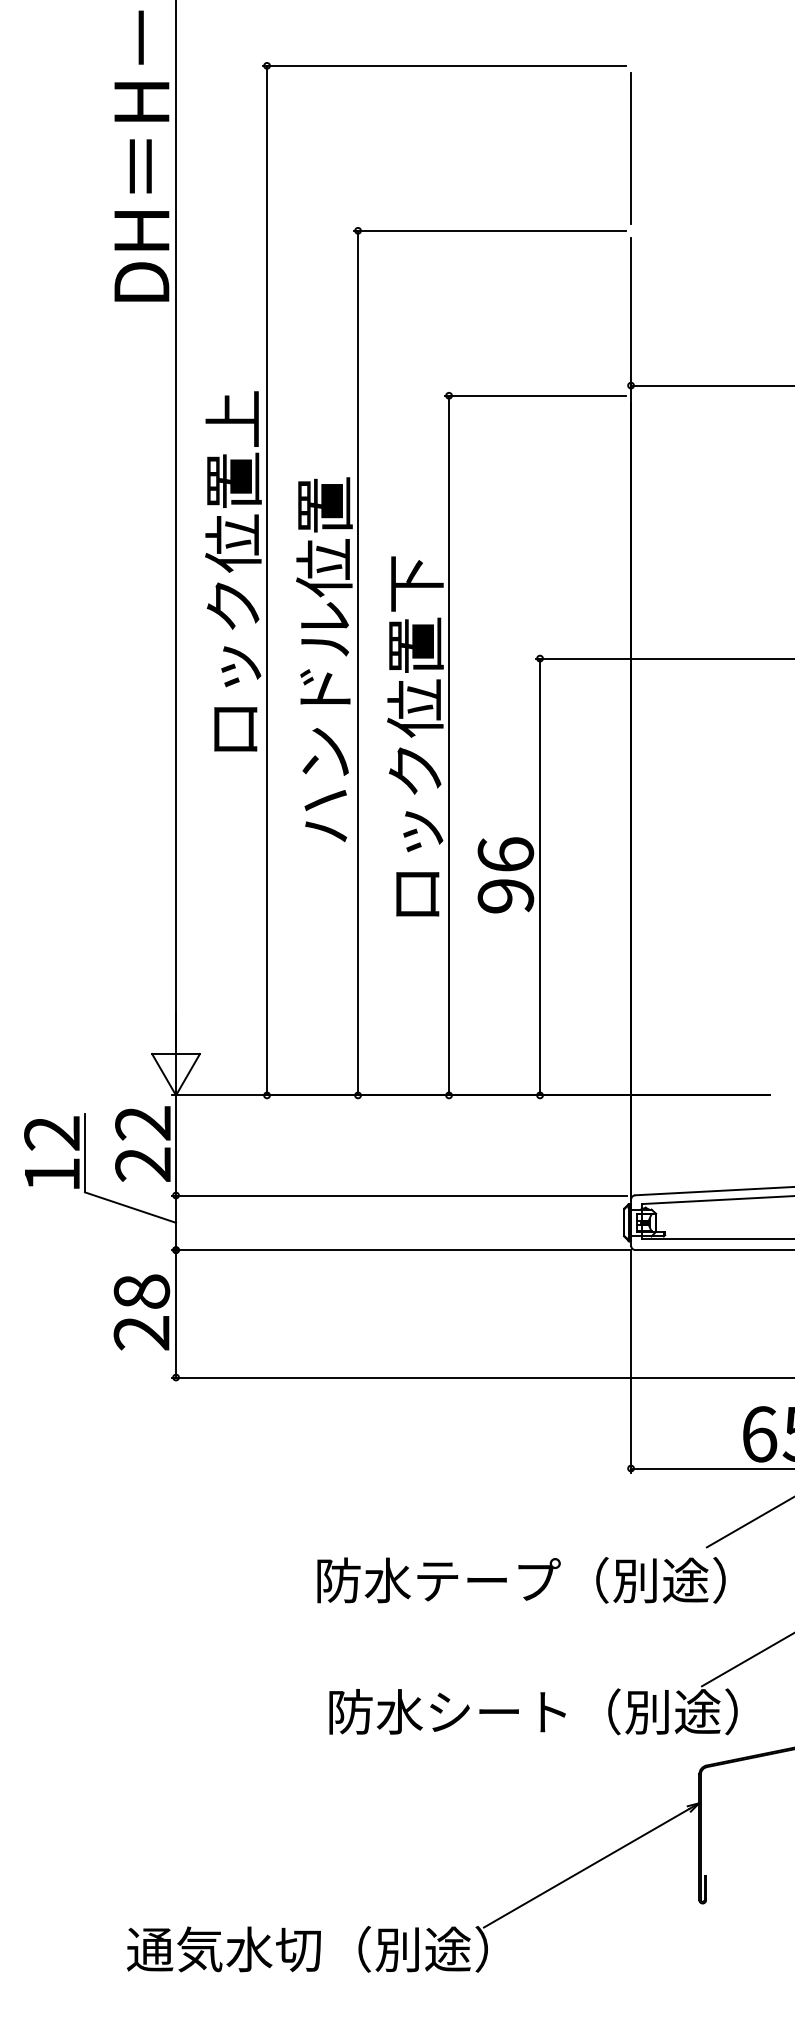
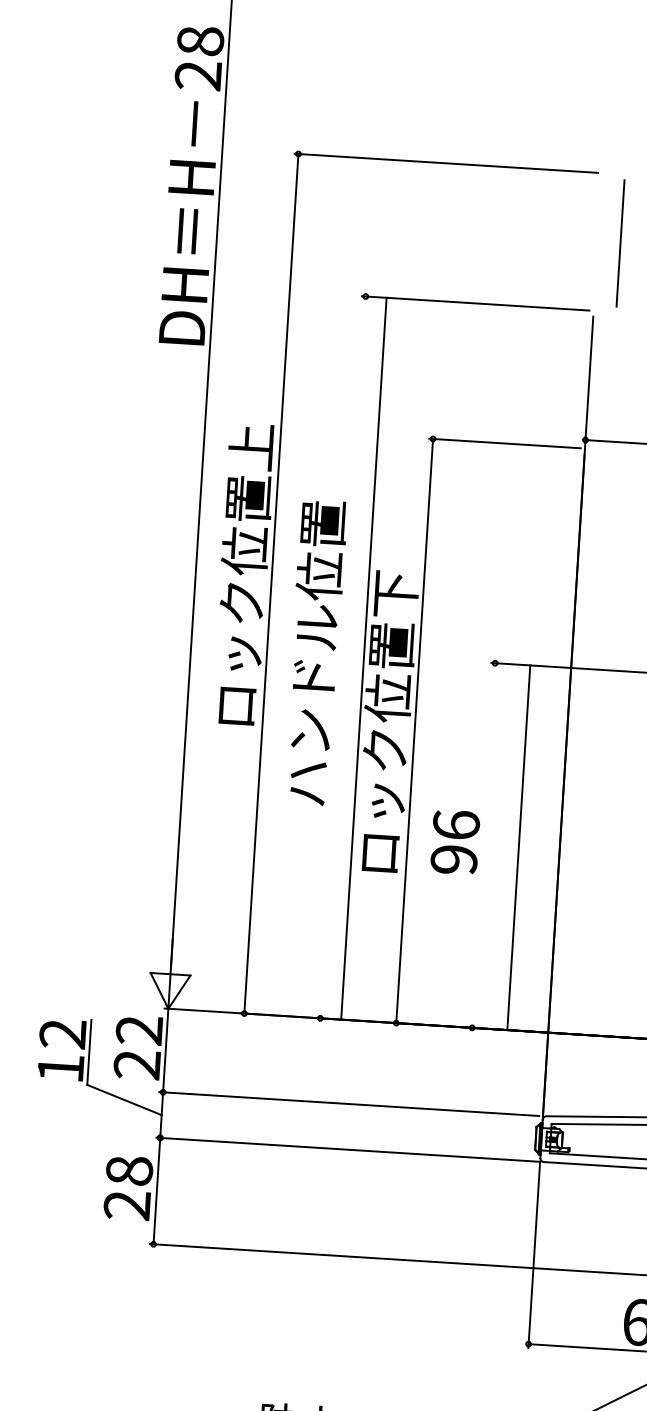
line: (630, 148) -> (620, 243), moved
line: (358, 662) -> (364, 658), moved
line: (540, 876) -> (519, 847), moved

